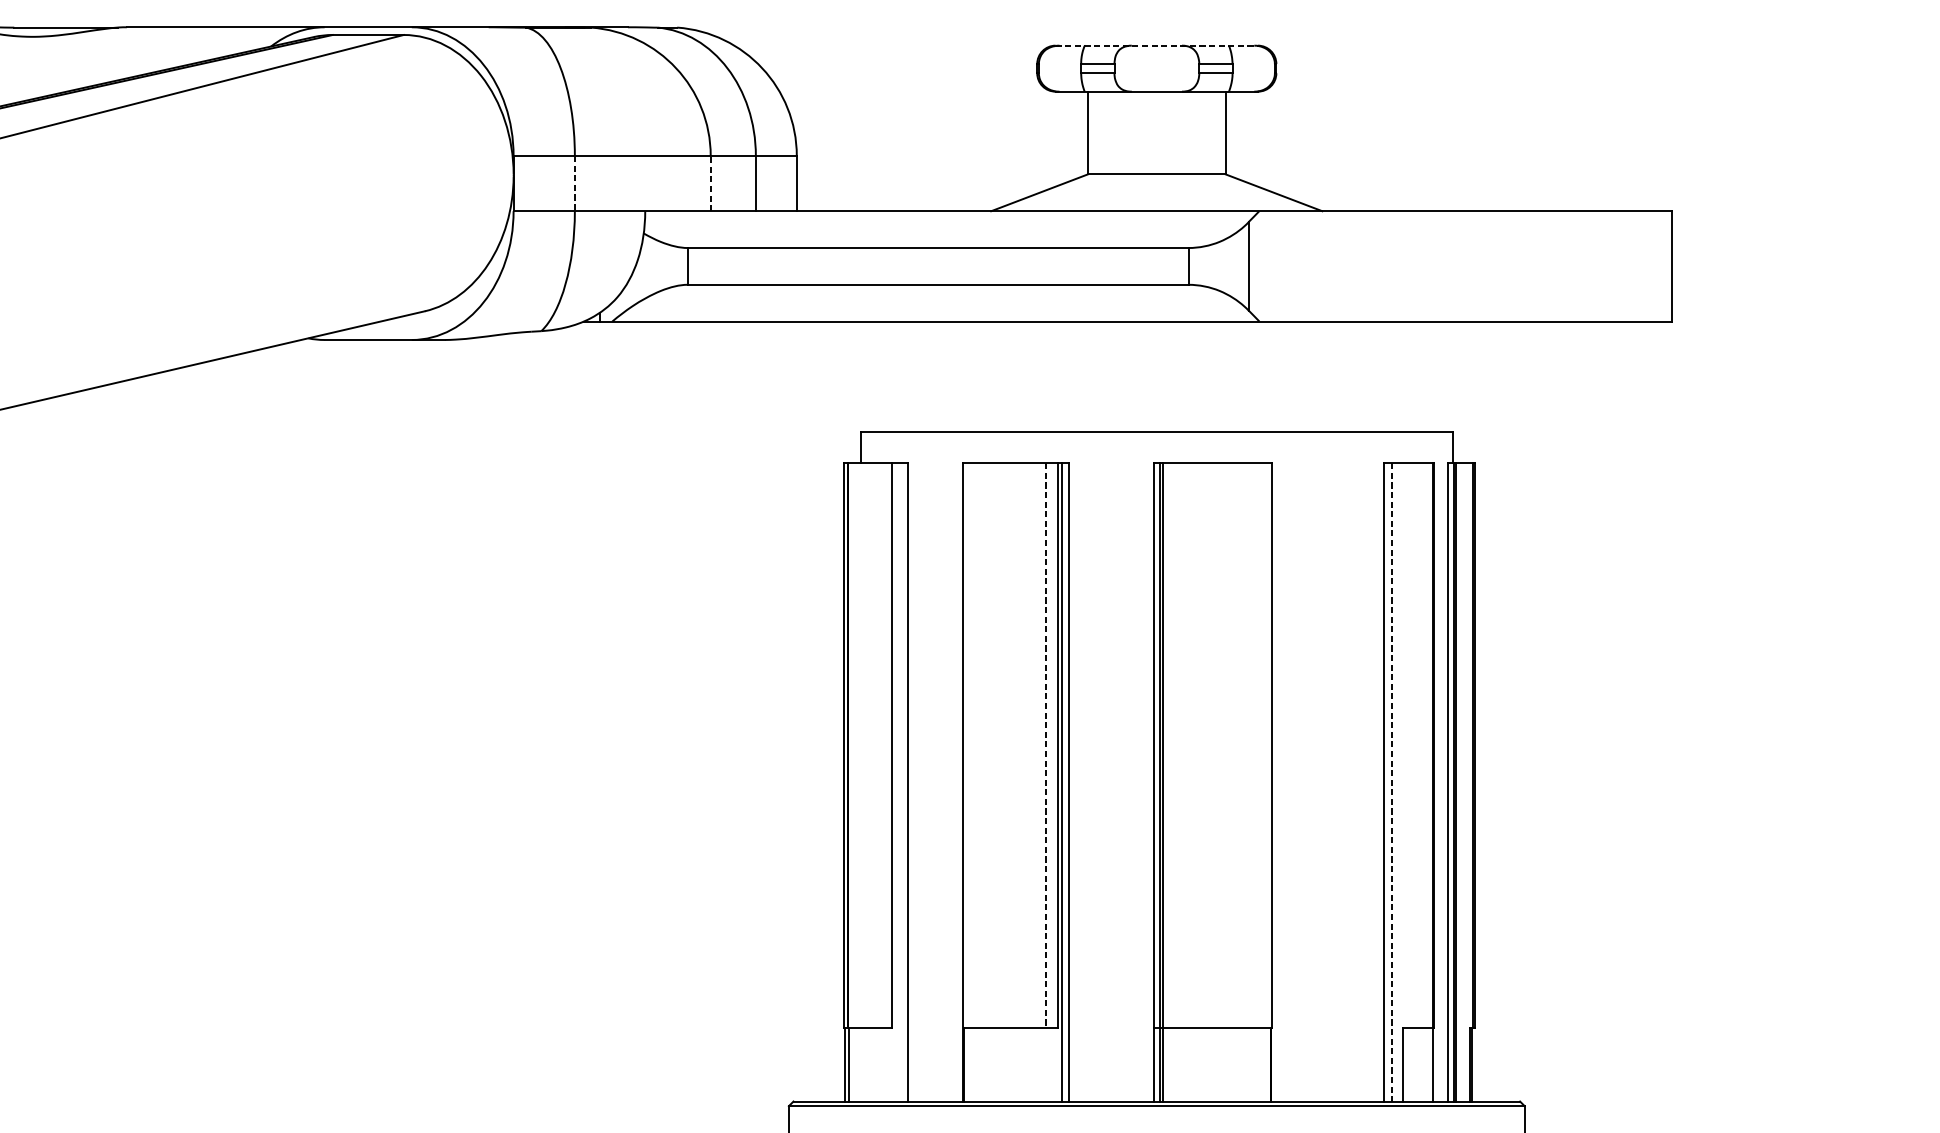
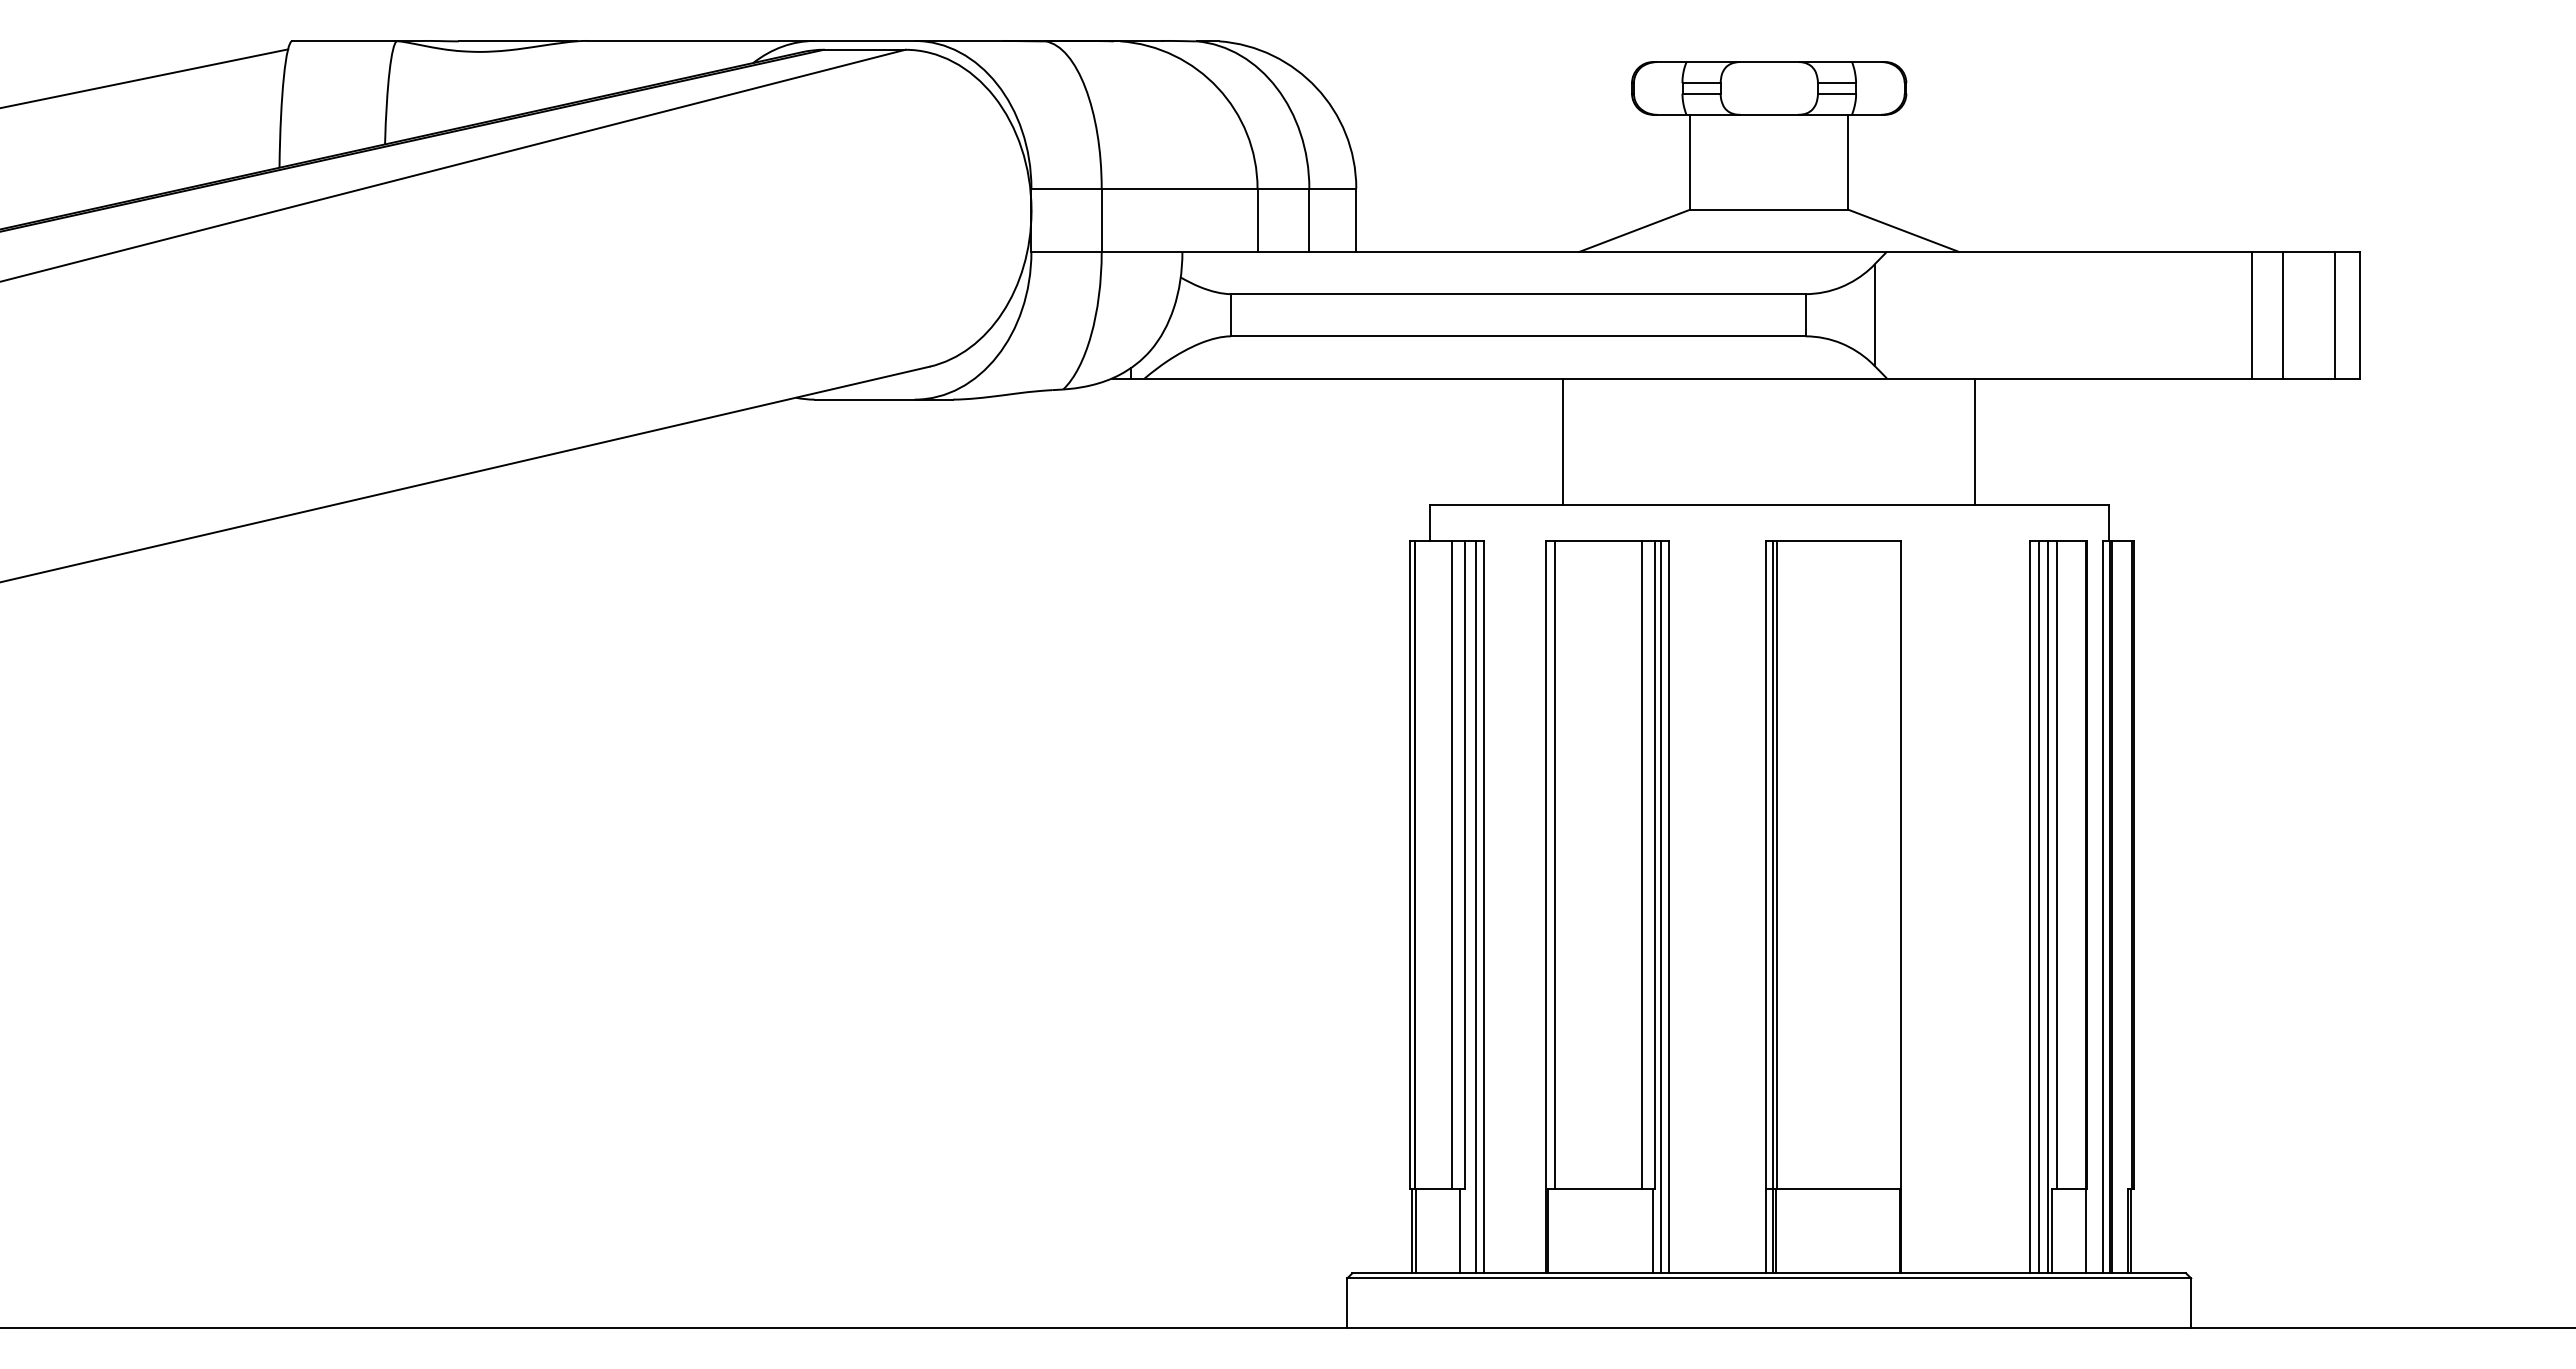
line: (1157, 46) -> (1769, 62), dashed -> solid
line: (574, 183) -> (1101, 220), dashed -> solid
line: (710, 183) -> (1257, 220), dashed -> solid
line: (1578, 265) -> (2252, 314), added
line: (1605, 265) -> (2283, 314), added
line: (1650, 265) -> (2335, 314), added
line: (977, 376) -> (1563, 441), added
line: (1335, 376) -> (1974, 441), added
line: (880, 745) -> (1452, 864), added
line: (970, 745) -> (1555, 864), added
line: (1046, 745) -> (1642, 864), dashed -> solid
line: (1408, 745) -> (2057, 864), added
line: (900, 782) -> (1475, 907), added
line: (1391, 782) -> (2038, 907), dashed -> solid
line: (1400, 782) -> (2048, 907), added
line: (886, 1064) -> (1459, 1230), added
line: (1055, 1064) -> (1652, 1230), added

